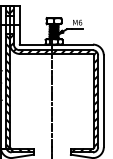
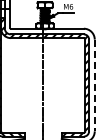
line: (103, 101) -> (94, 85), solid -> dashed

